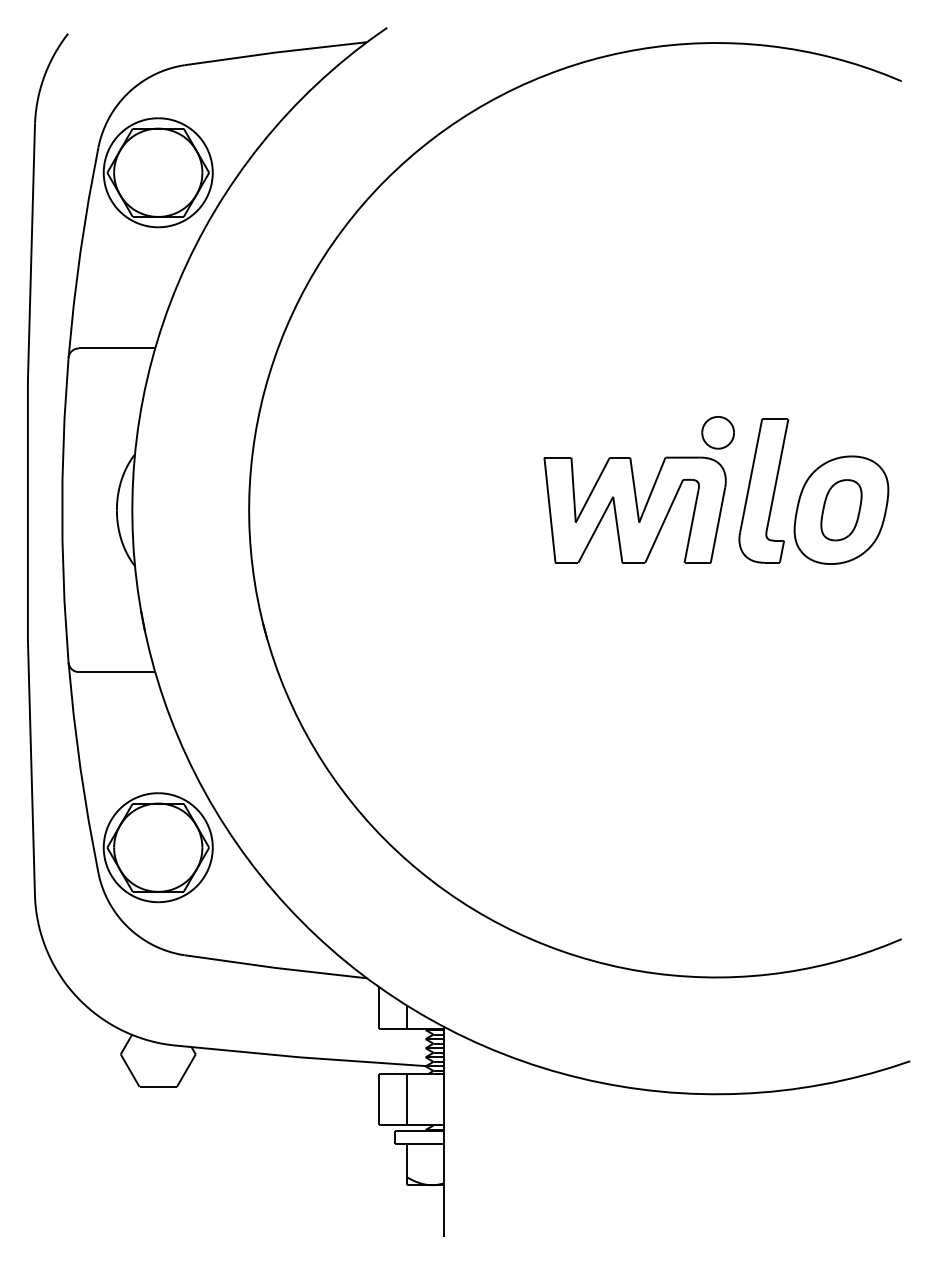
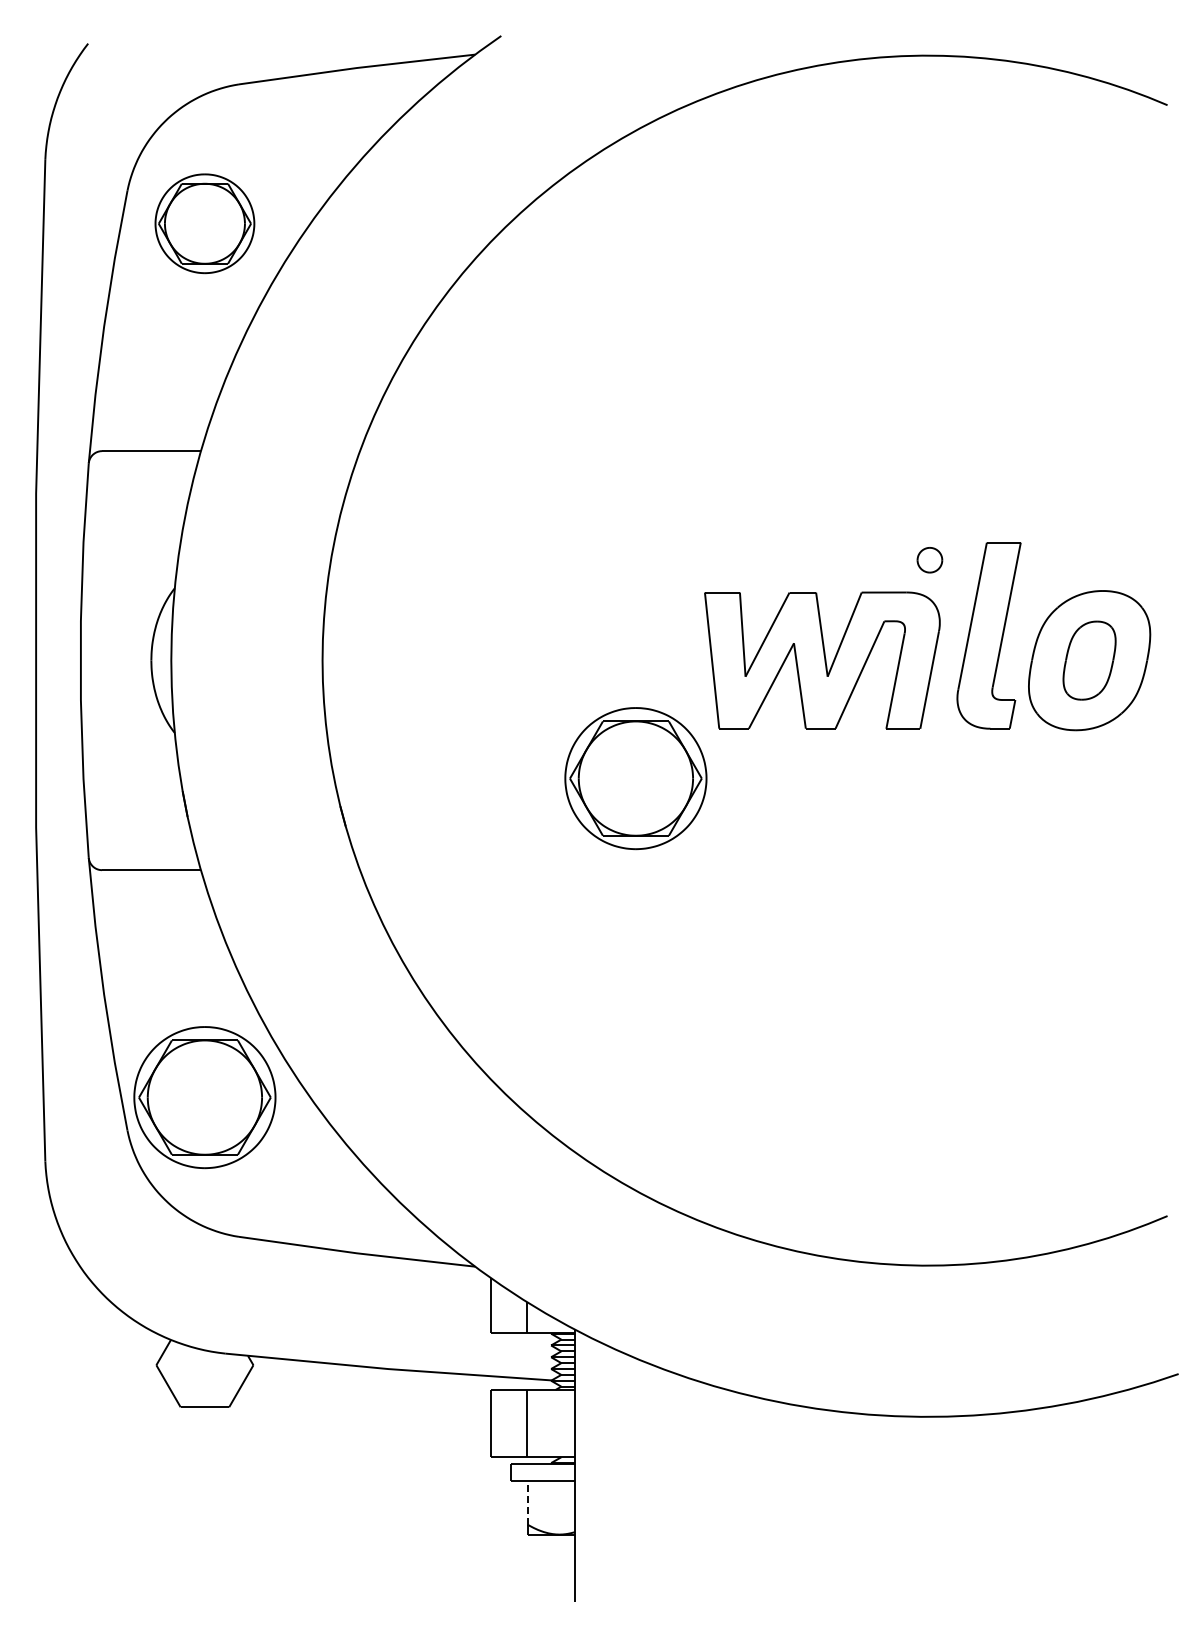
part: (157, 172) -> (204, 223), size x0.7
part: (717, 432) -> (929, 559), size x0.6
part: (490, 601) -> (635, 778), added
line: (407, 1160) -> (527, 1502), solid -> dashed

